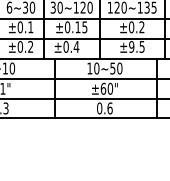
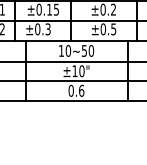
text: (76, 46) -> (48, 28), ±0.4 -> ±0.3
text: (131, 46) -> (103, 28), ±9.5 -> ±0.5
text: (103, 88) -> (75, 70), ±60" -> ±10"

